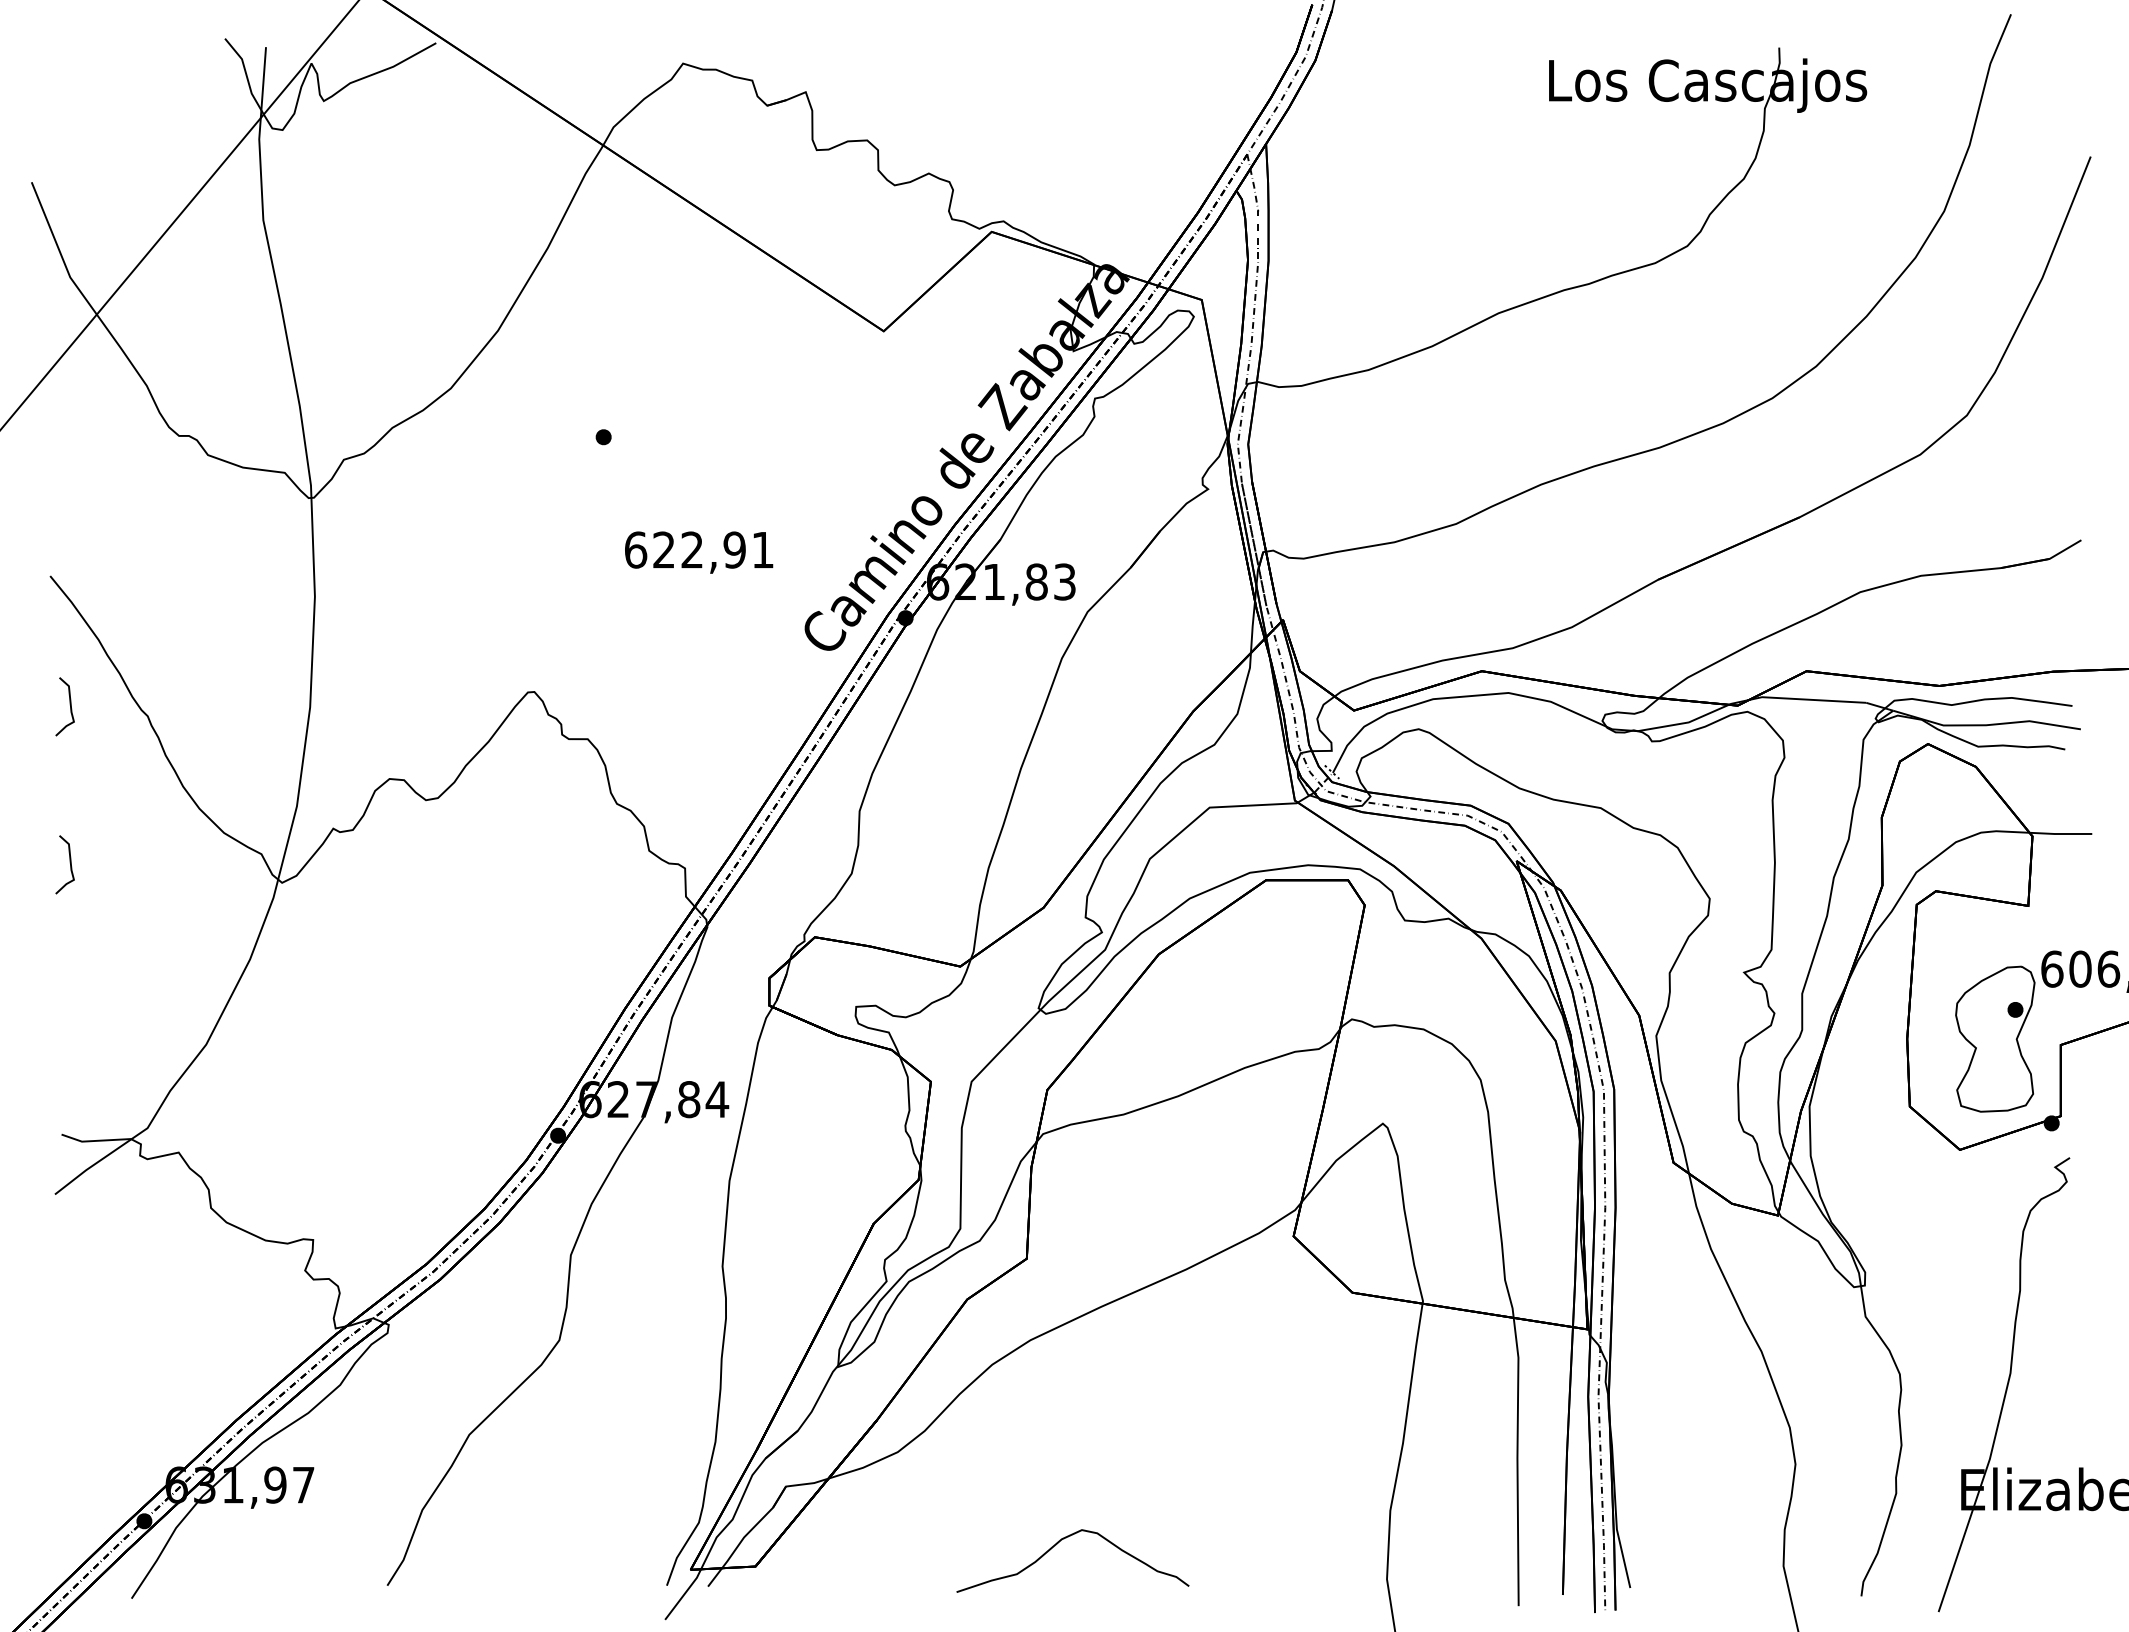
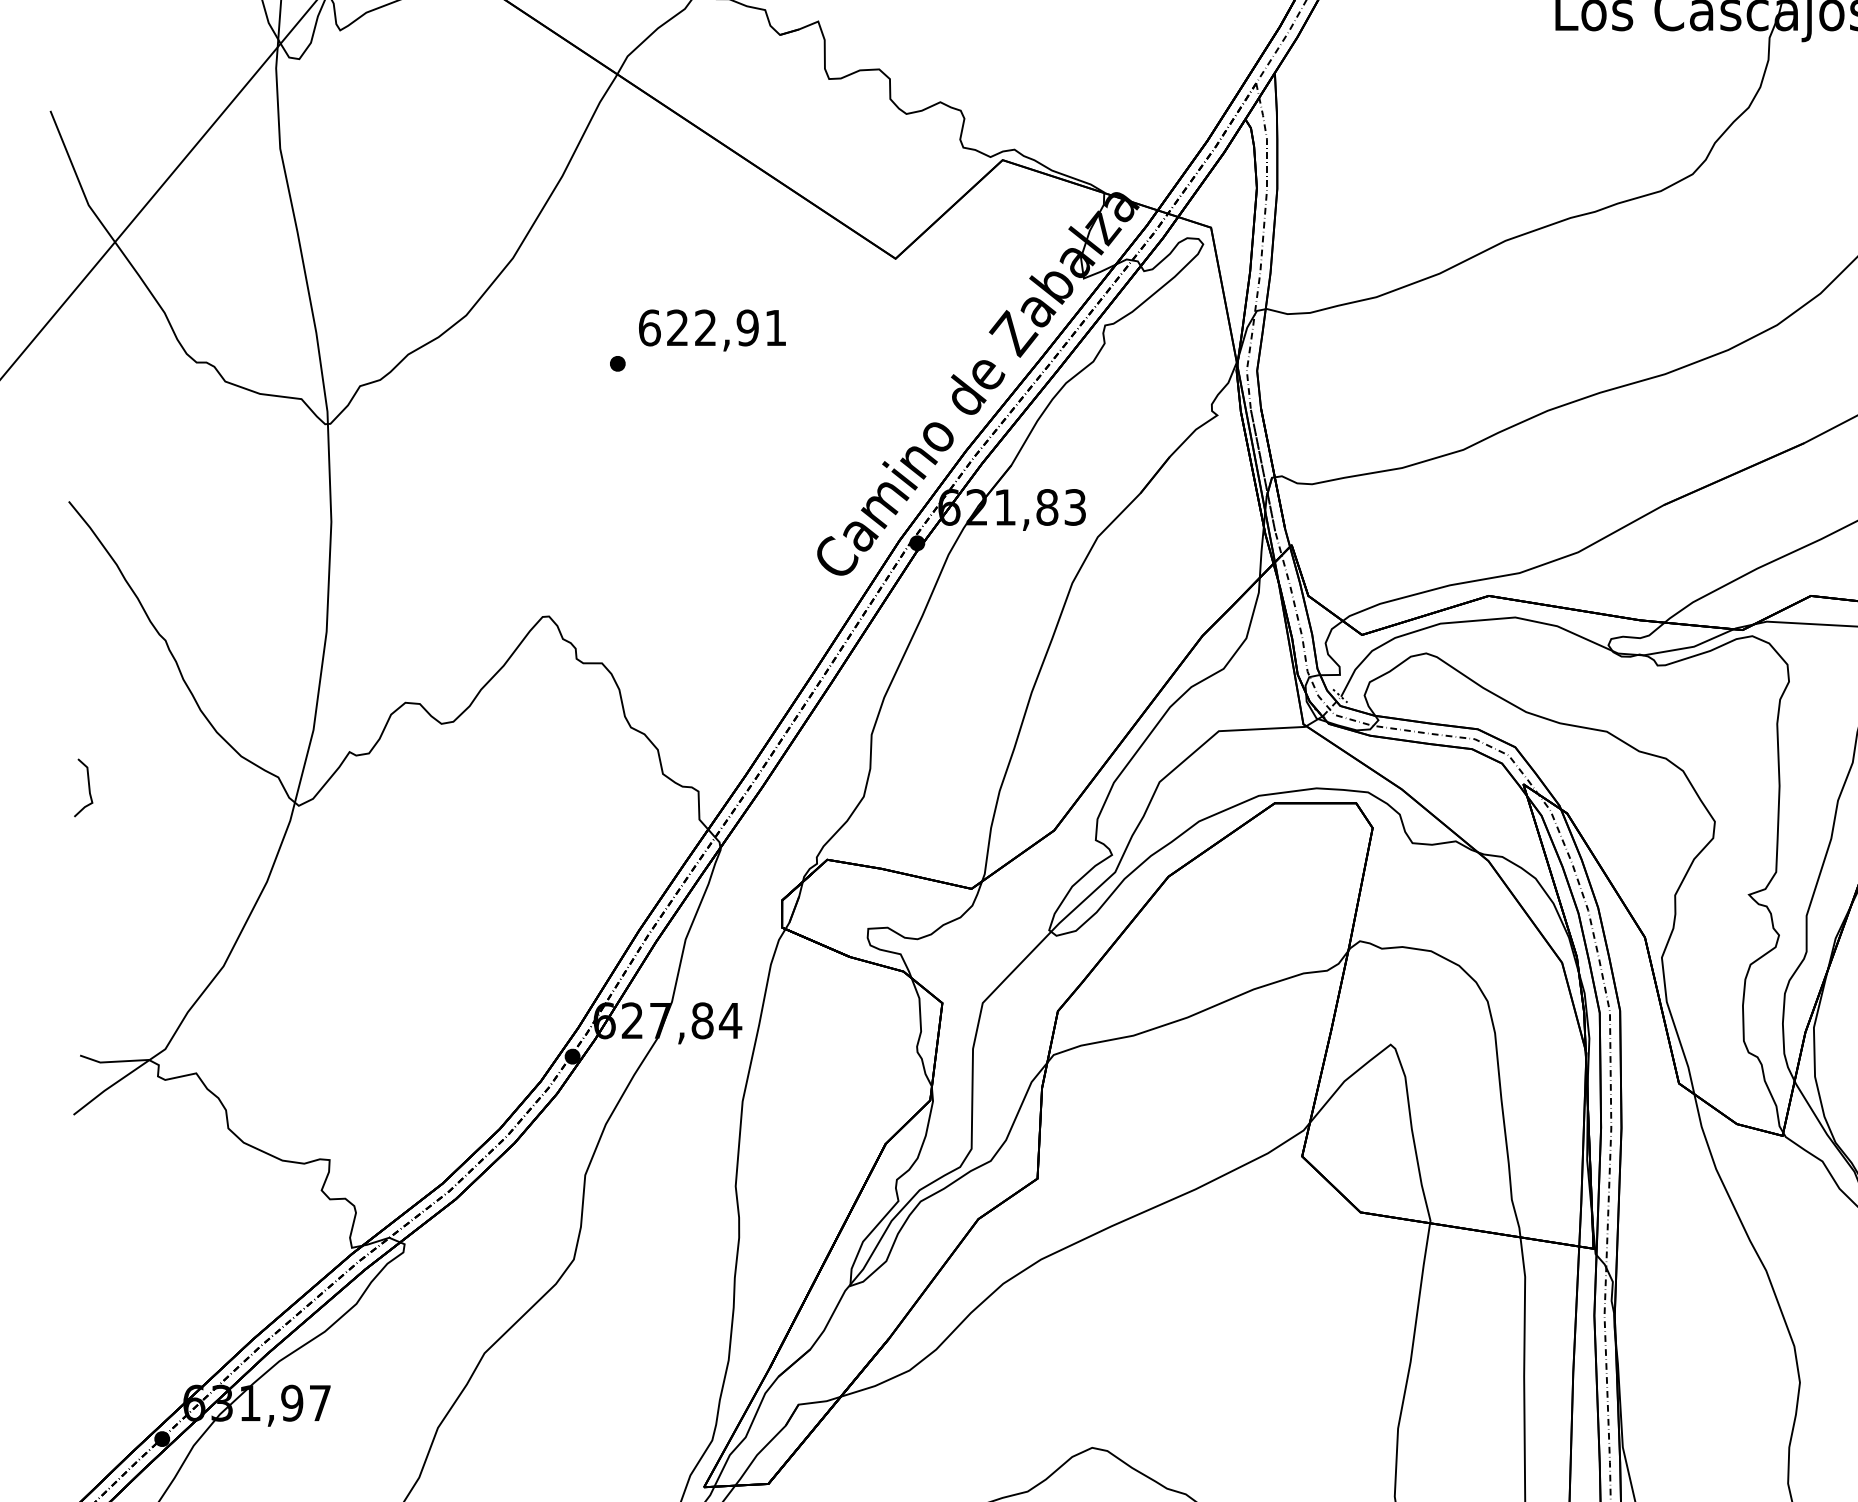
text: (699, 552) -> (712, 330), moved
curve: (69, 704) -> (87, 628), removed

